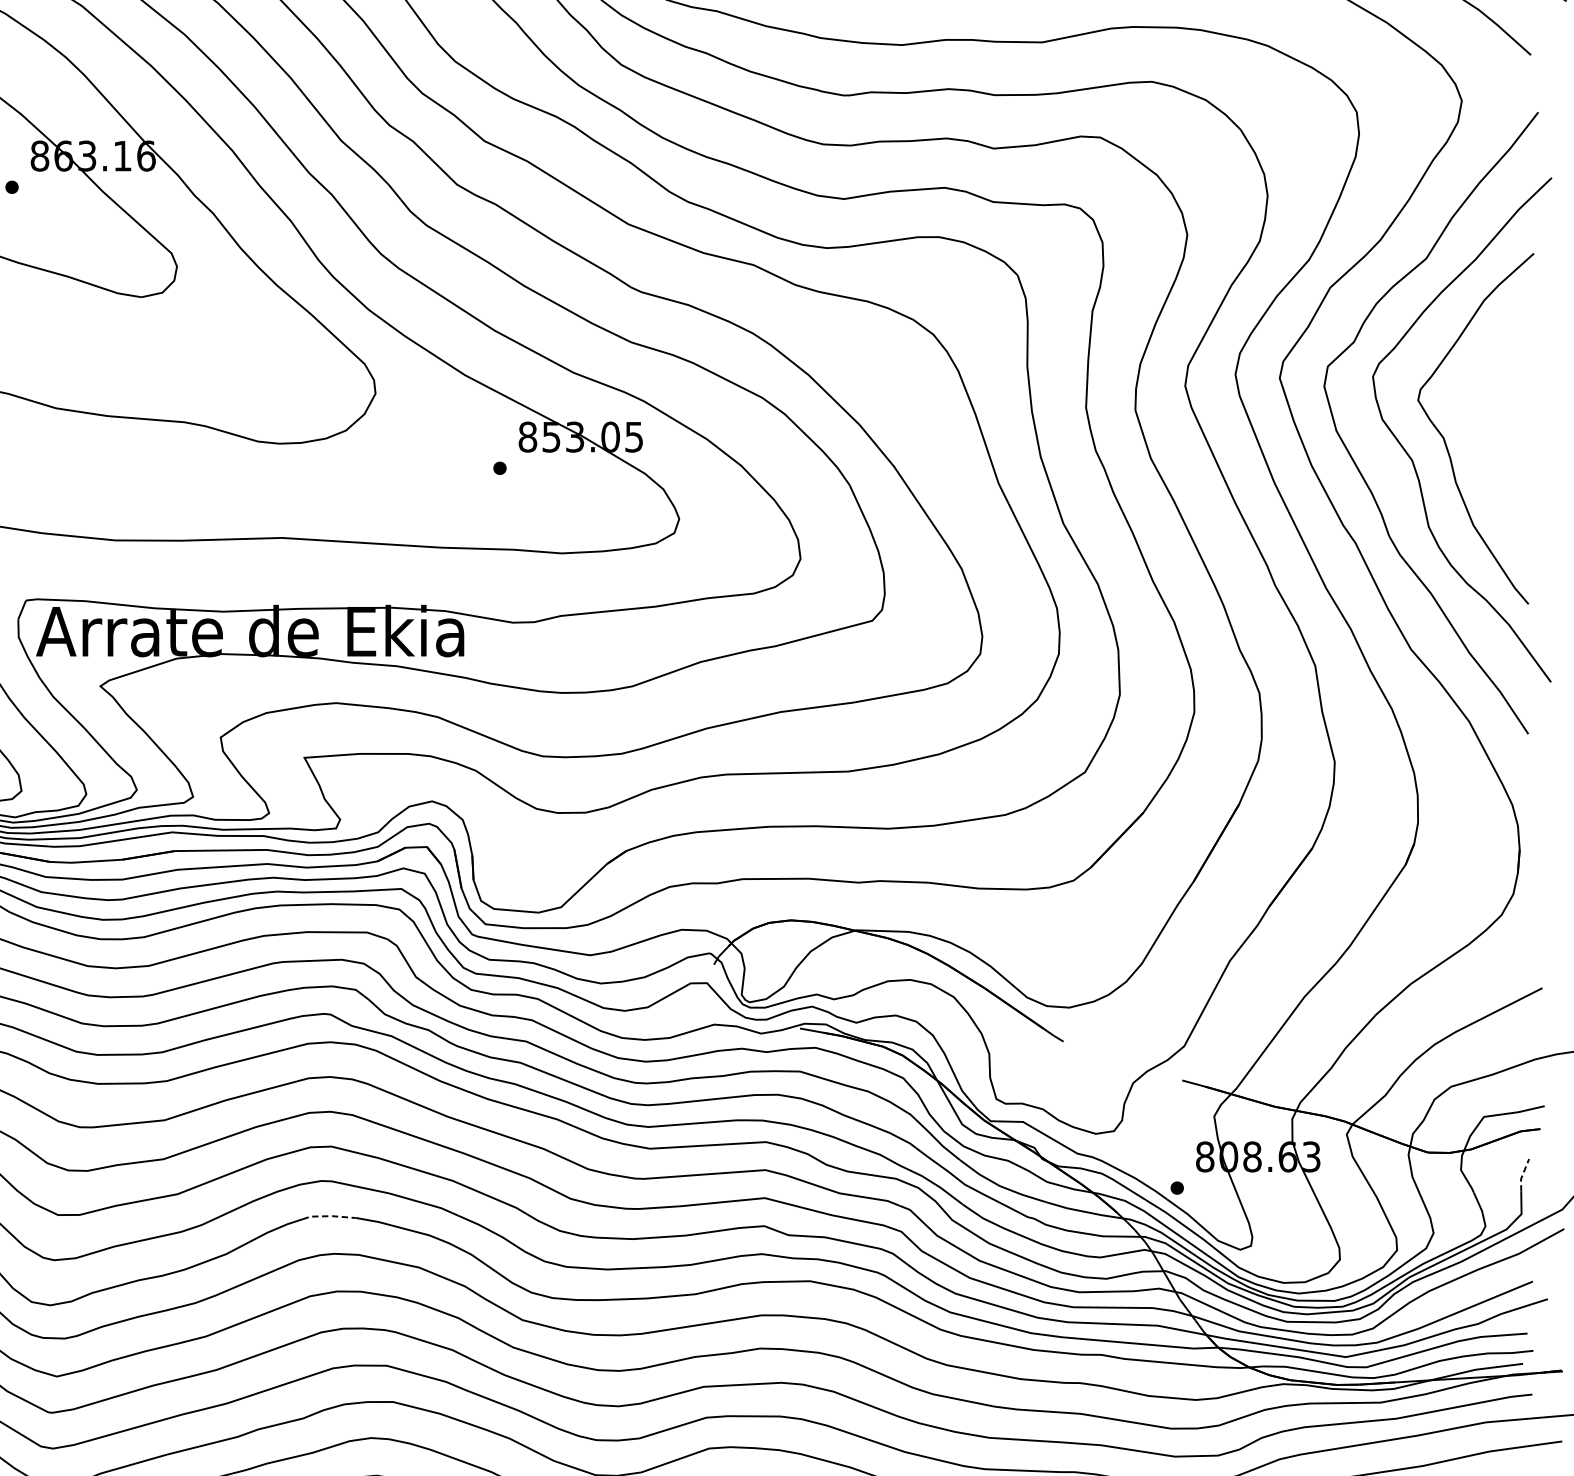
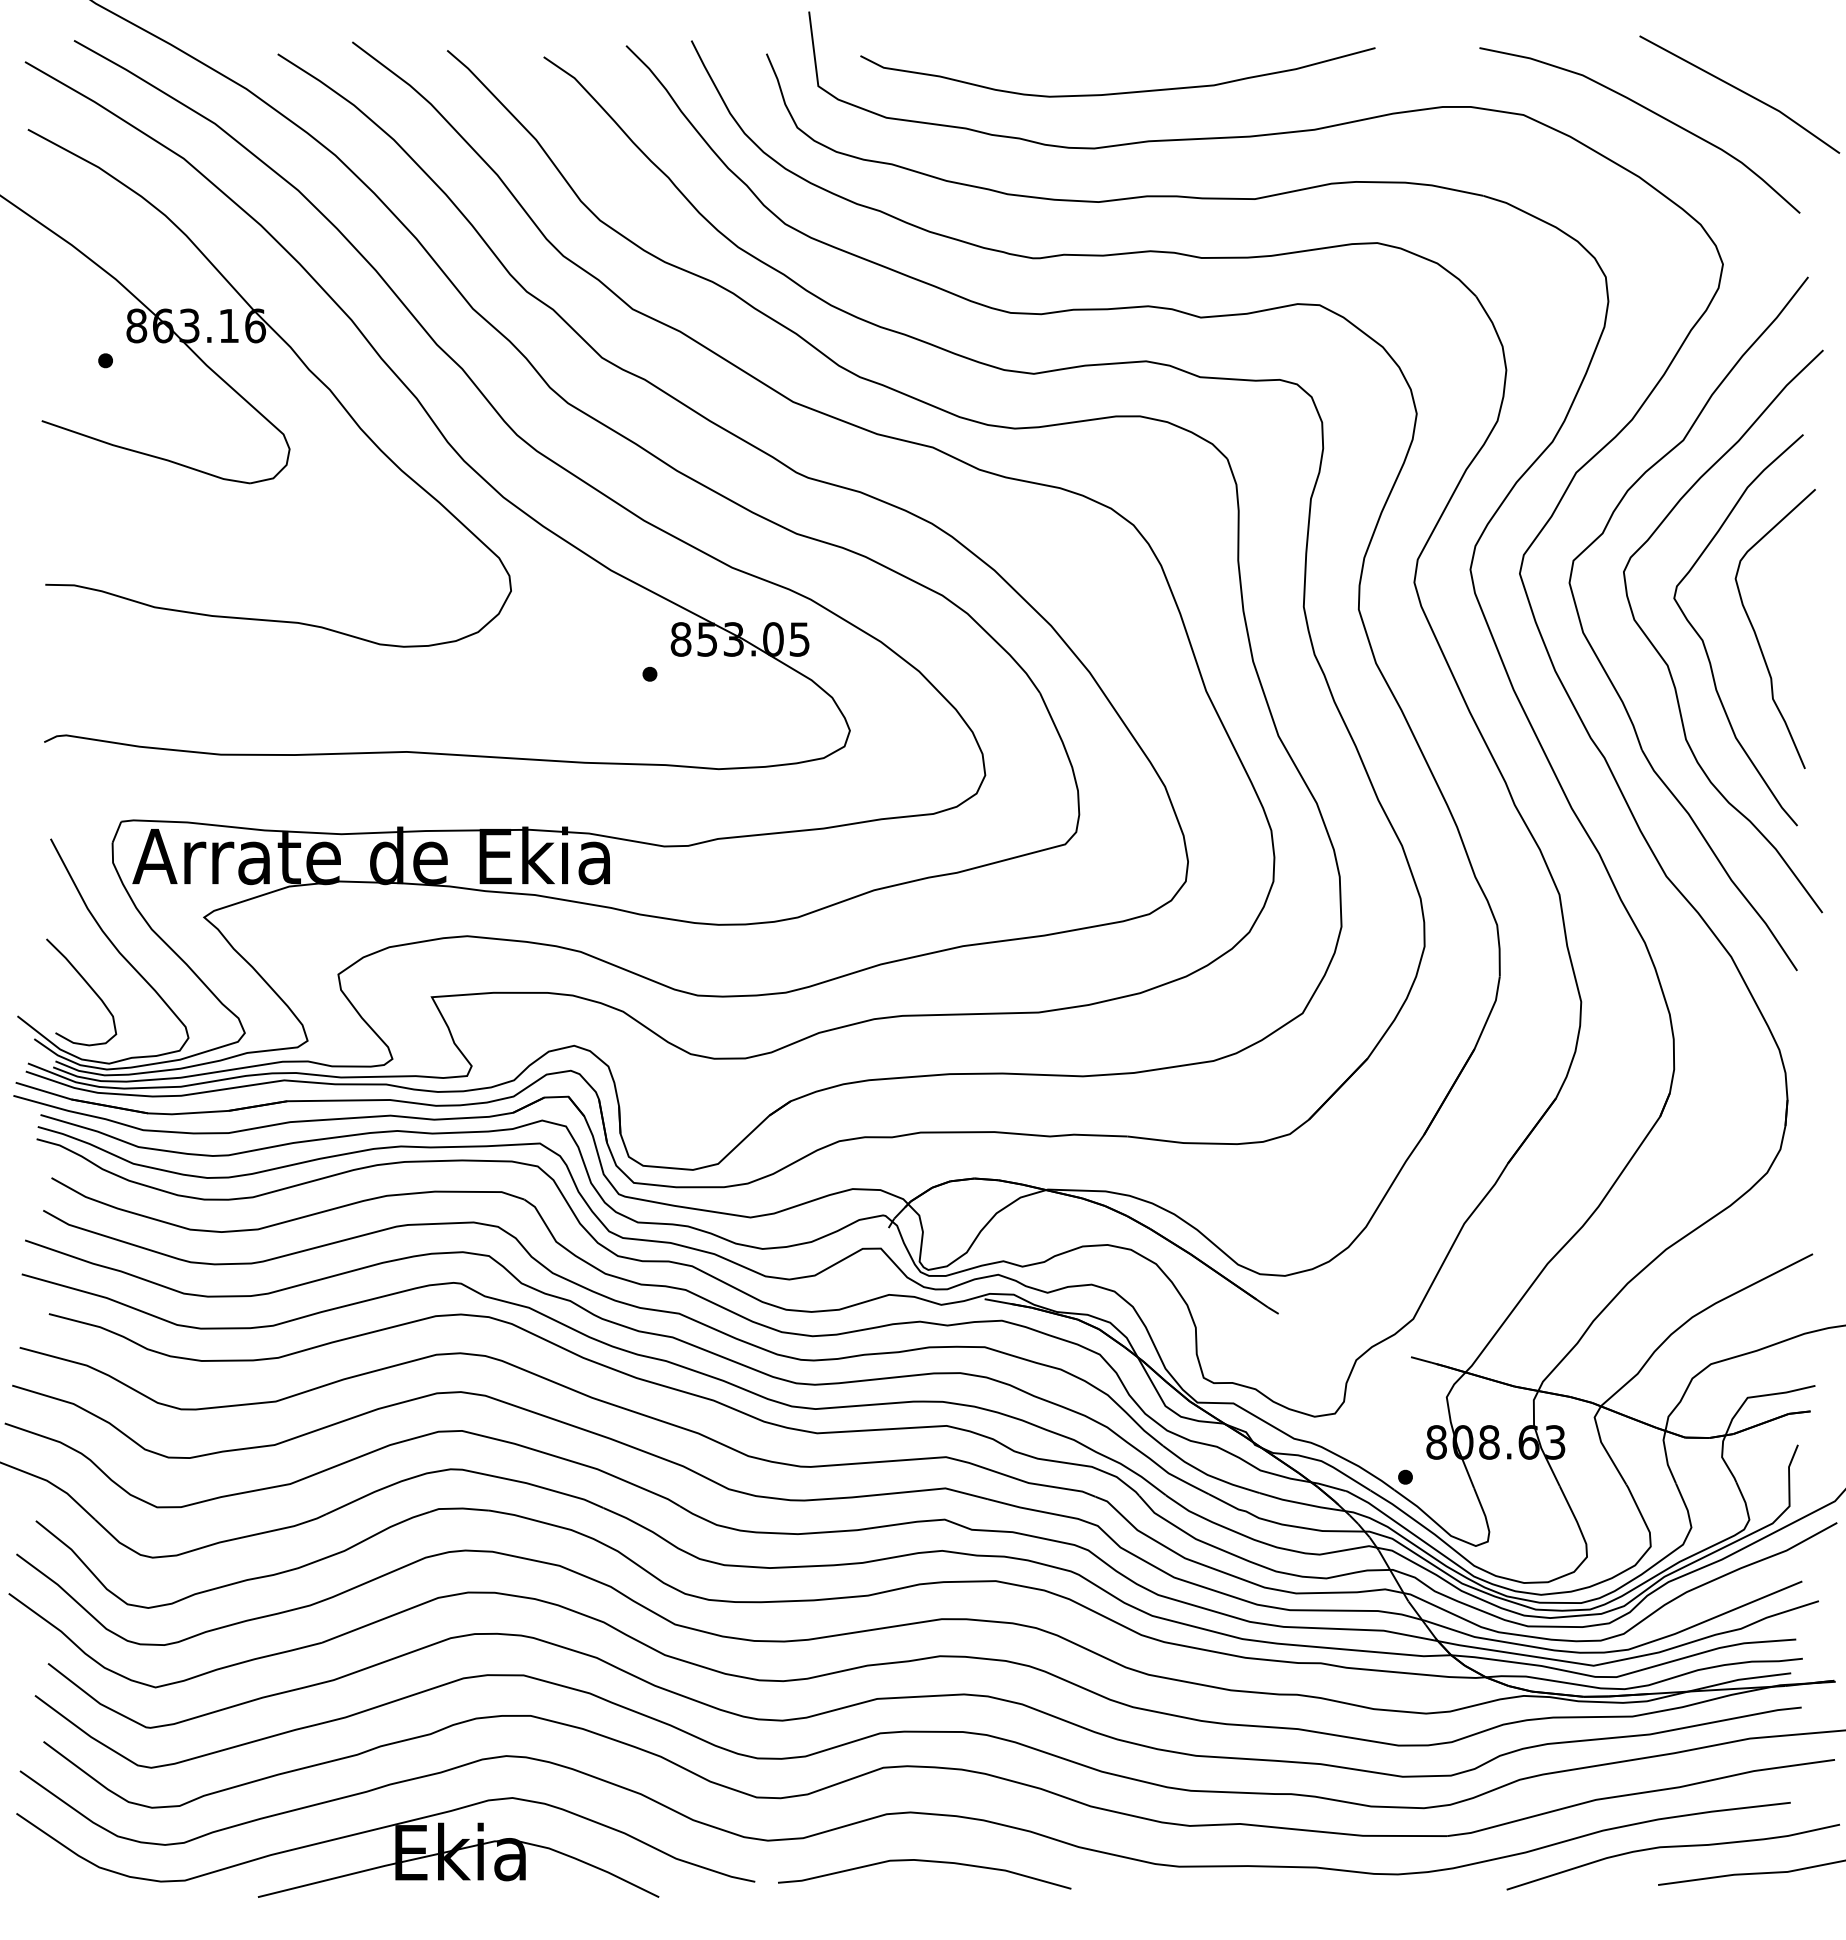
curve: (1492, 434) -> (1757, 636), added
line: (1522, 1174) -> (1790, 1462), dashed -> solid
line: (328, 1216) -> (458, 1508), dashed -> solid

